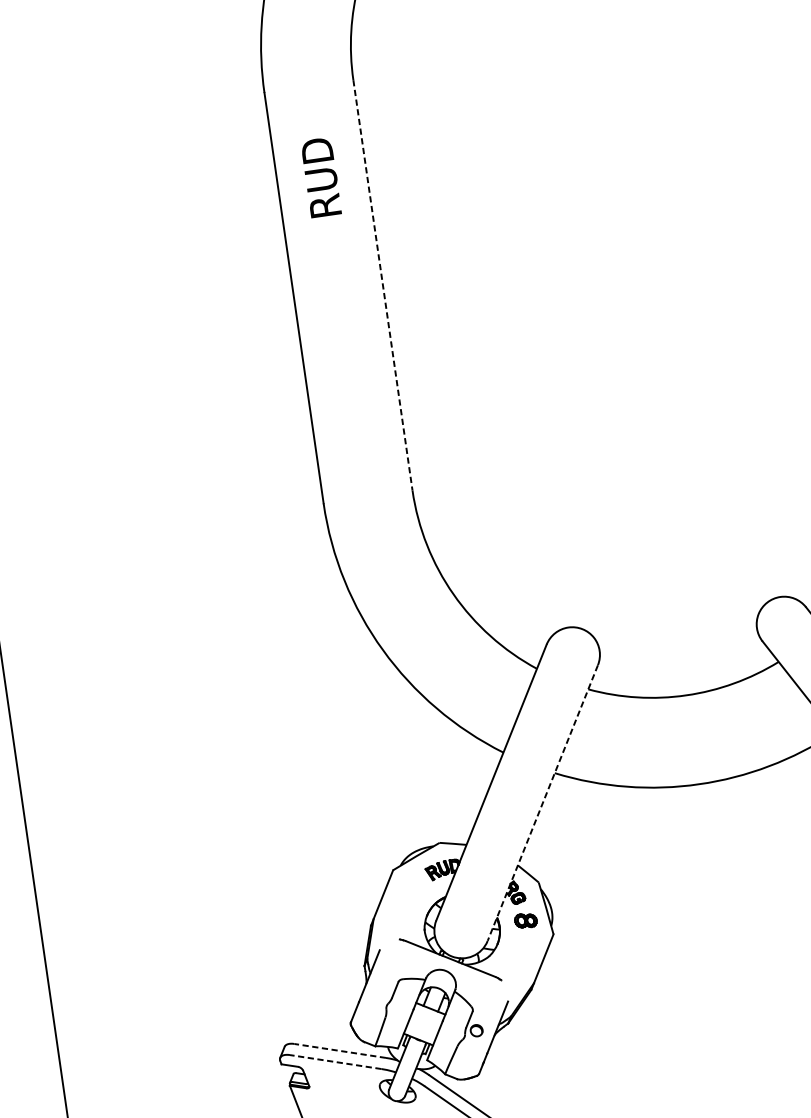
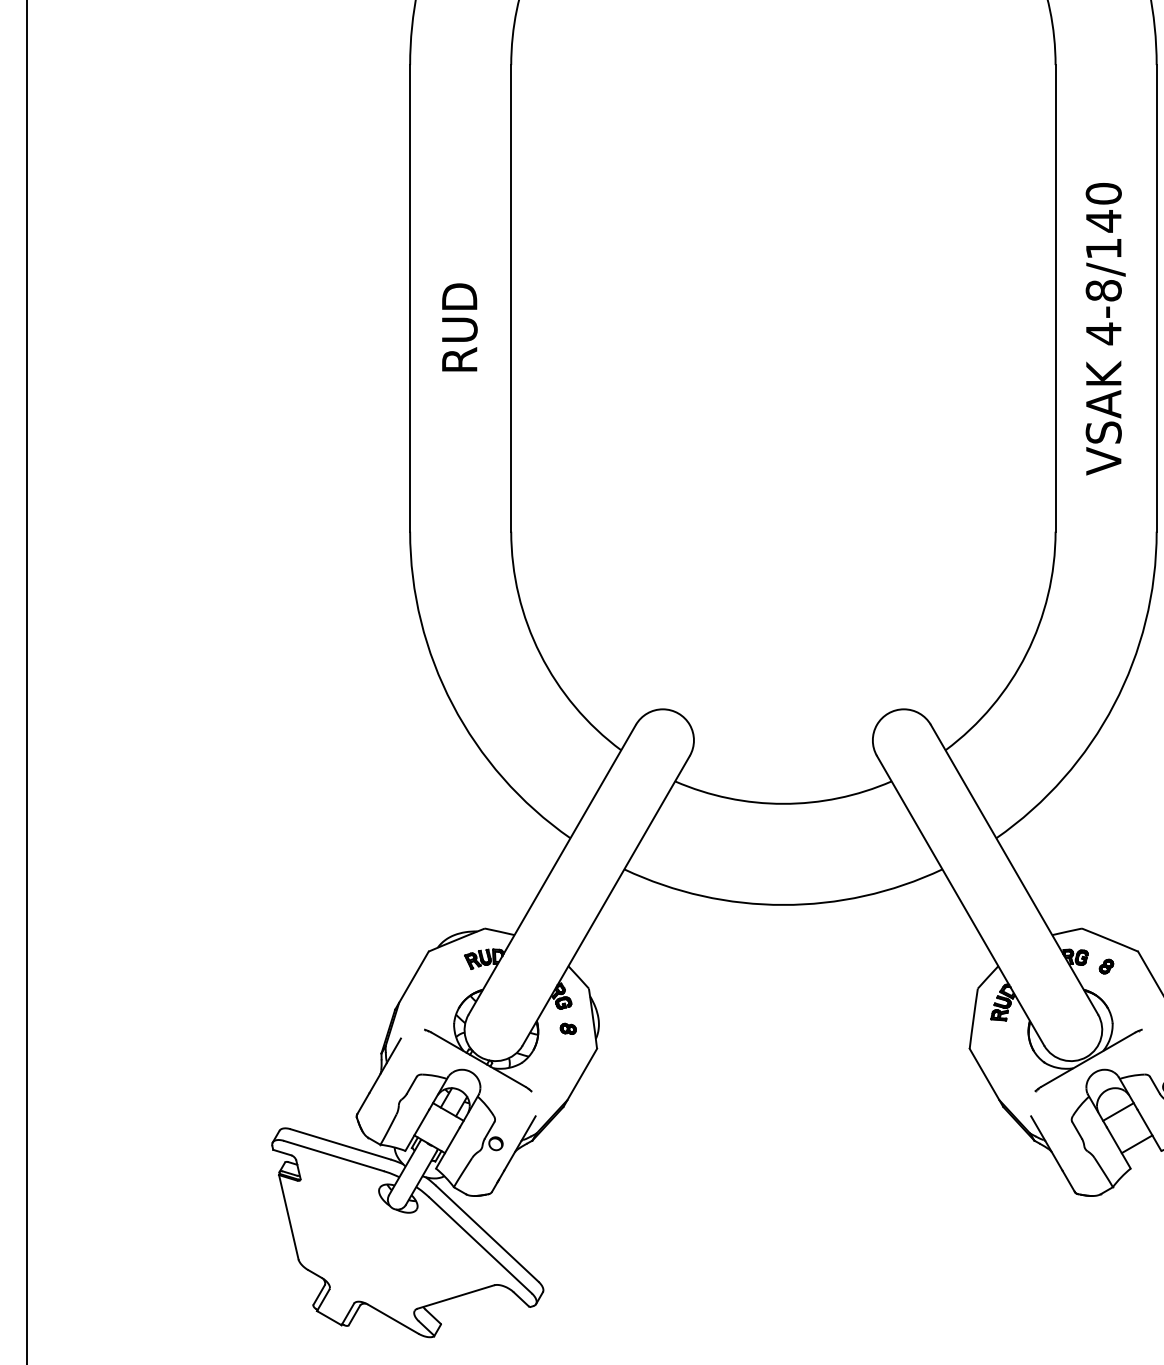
text: (321, 177) -> (459, 327), moved
line: (383, 285) -> (511, 298), dashed -> solid
line: (543, 802) -> (606, 900), dashed -> solid
part: (524, 920) -> (567, 1028), size x0.62
line: (340, 1051) -> (340, 1144), dashed -> solid
line: (335, 1061) -> (333, 1155), dashed -> solid

